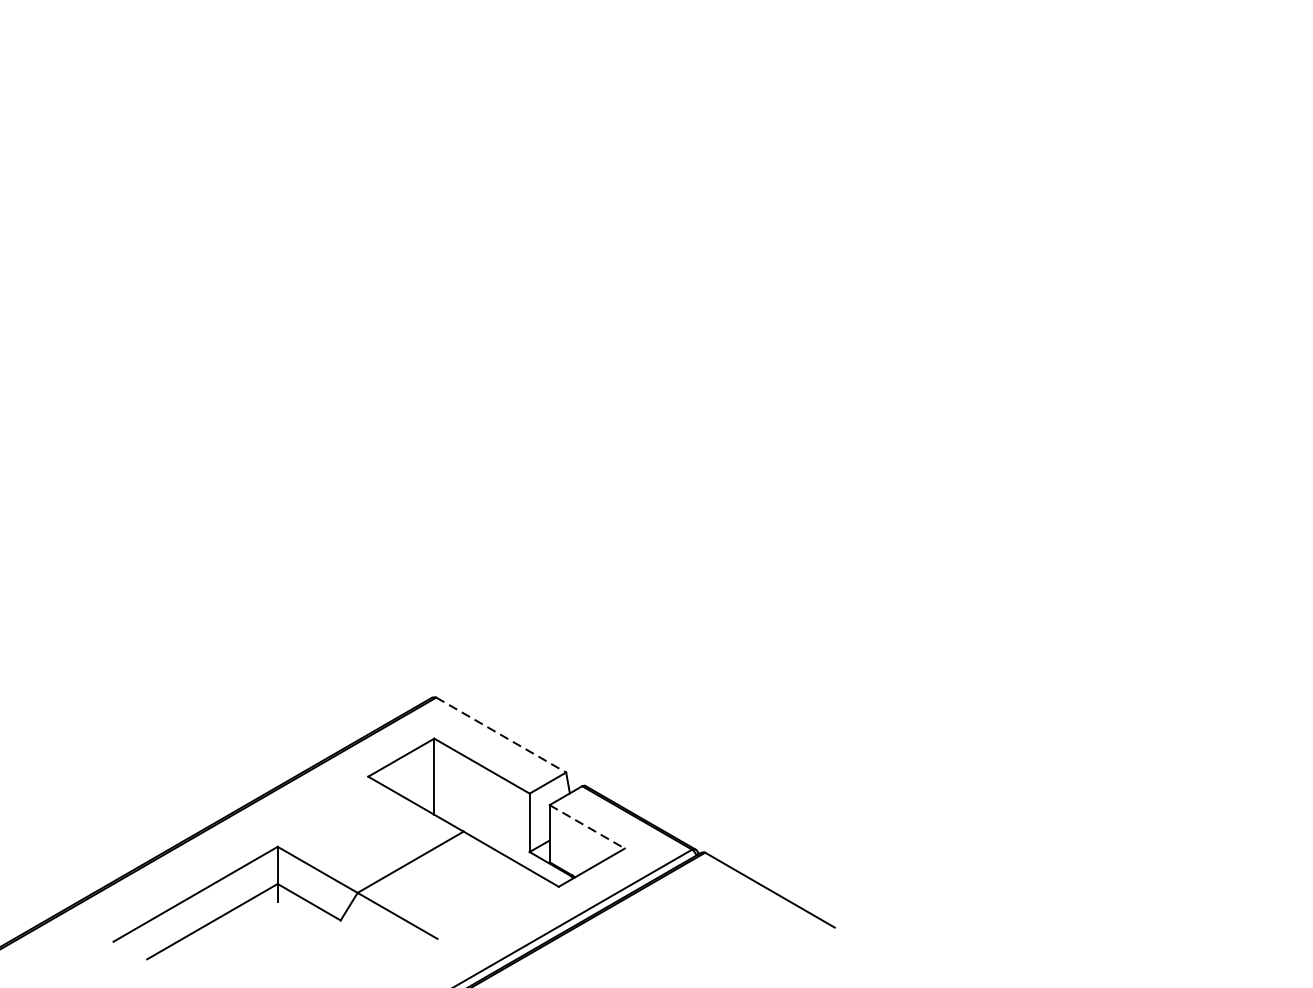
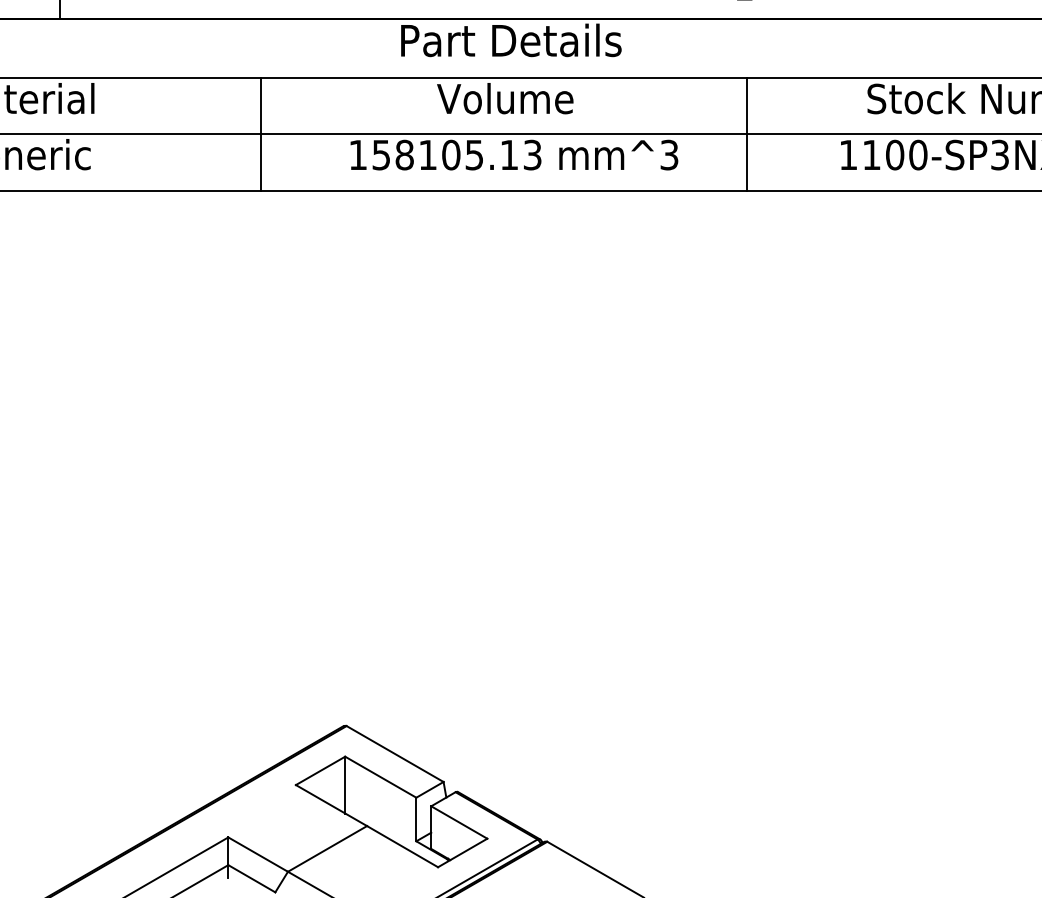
line: (501, 735) -> (395, 754), dashed -> solid
line: (587, 826) -> (459, 822), dashed -> solid

